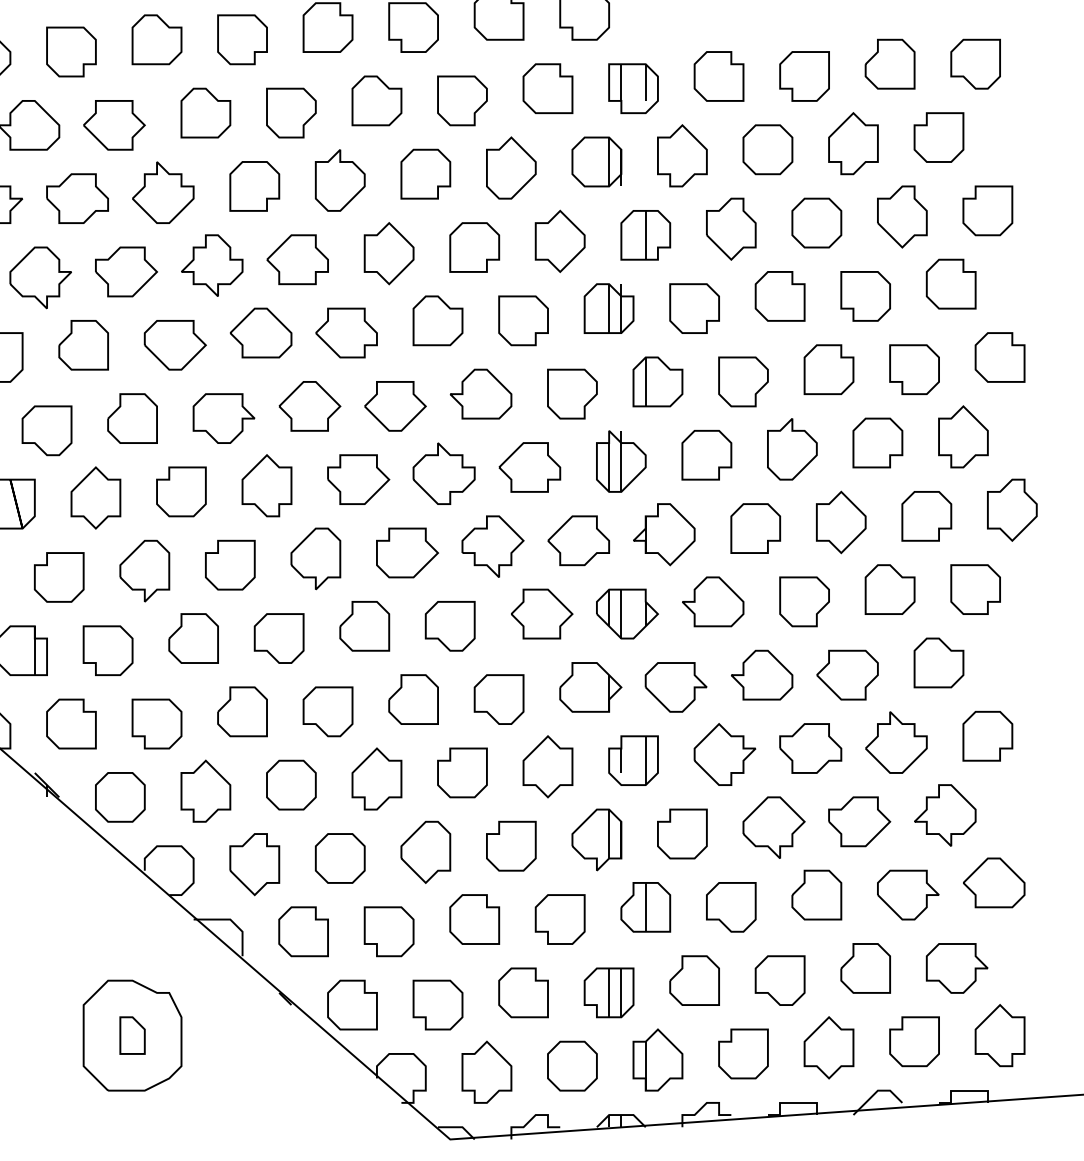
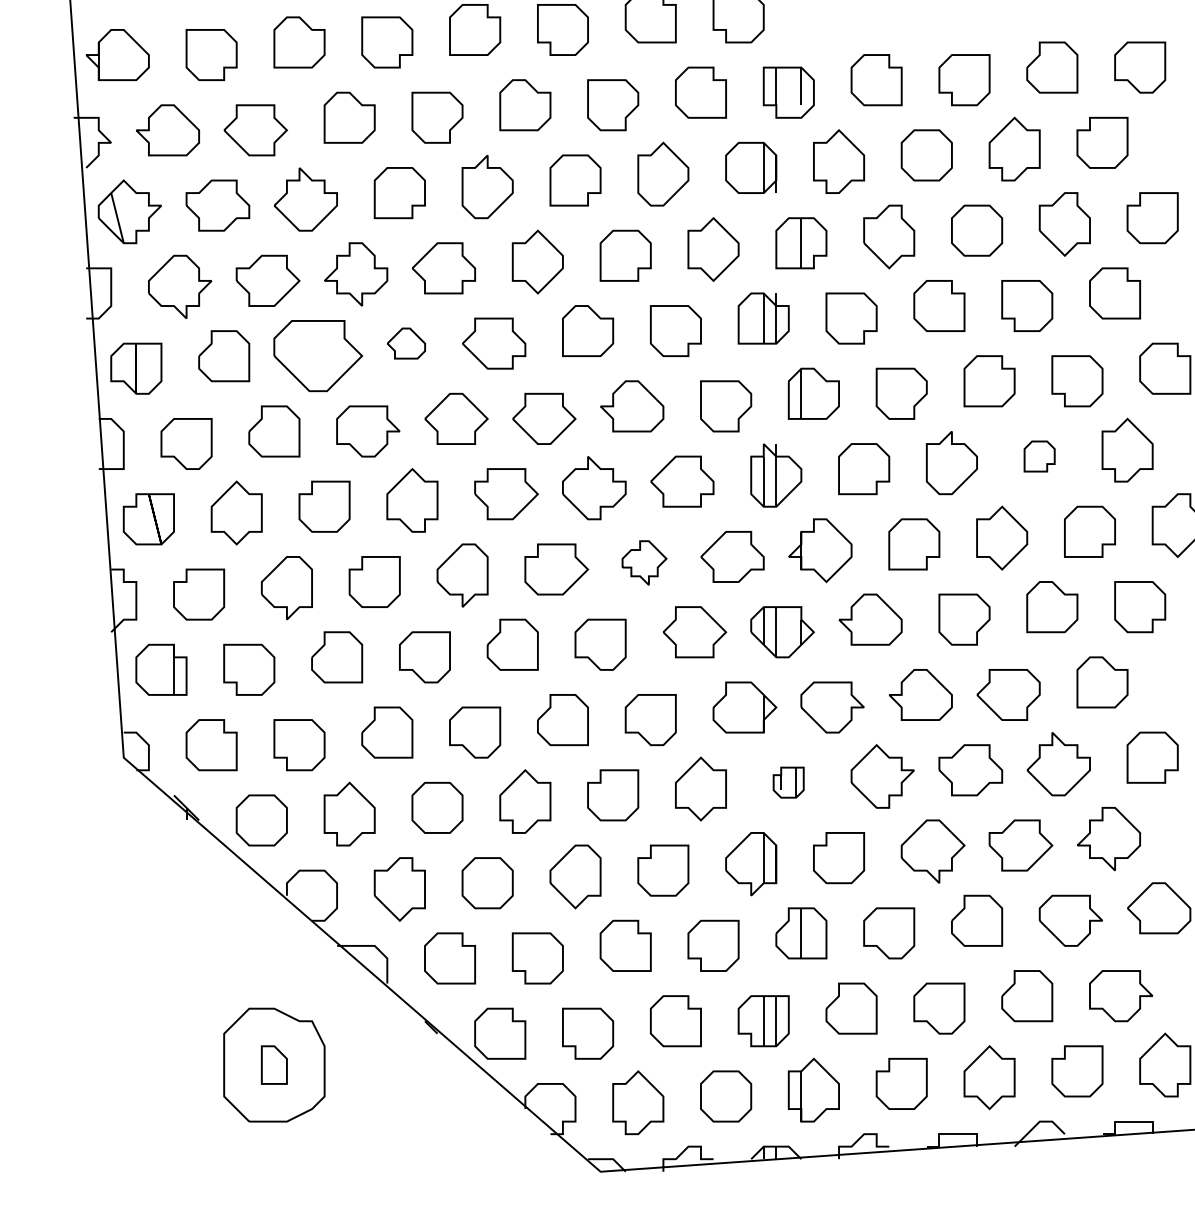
part: (261, 332) -> (406, 343), size x0.6
part: (175, 345) -> (318, 356), size x1.4
part: (877, 442) -> (1039, 456), size x0.6
part: (492, 546) -> (644, 562), size x0.7
part: (633, 760) -> (788, 782), size x0.6

